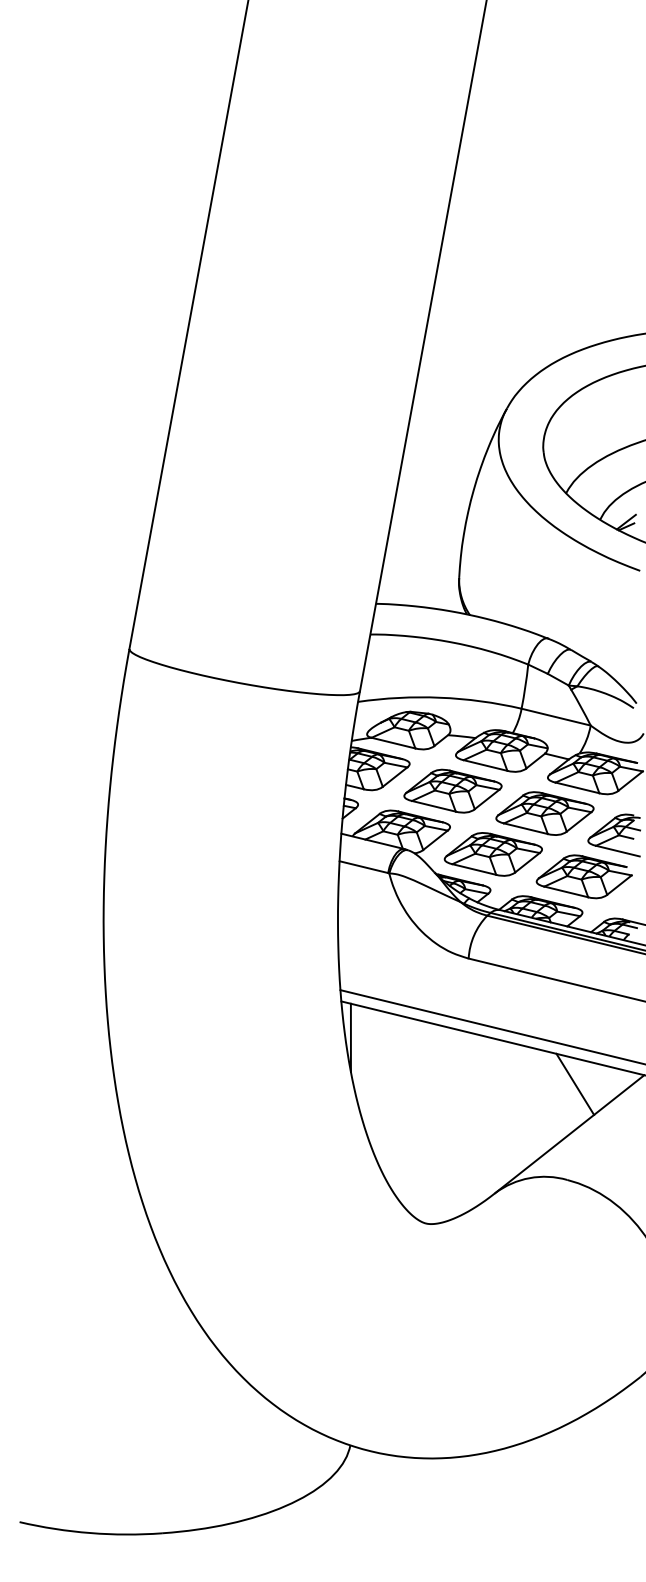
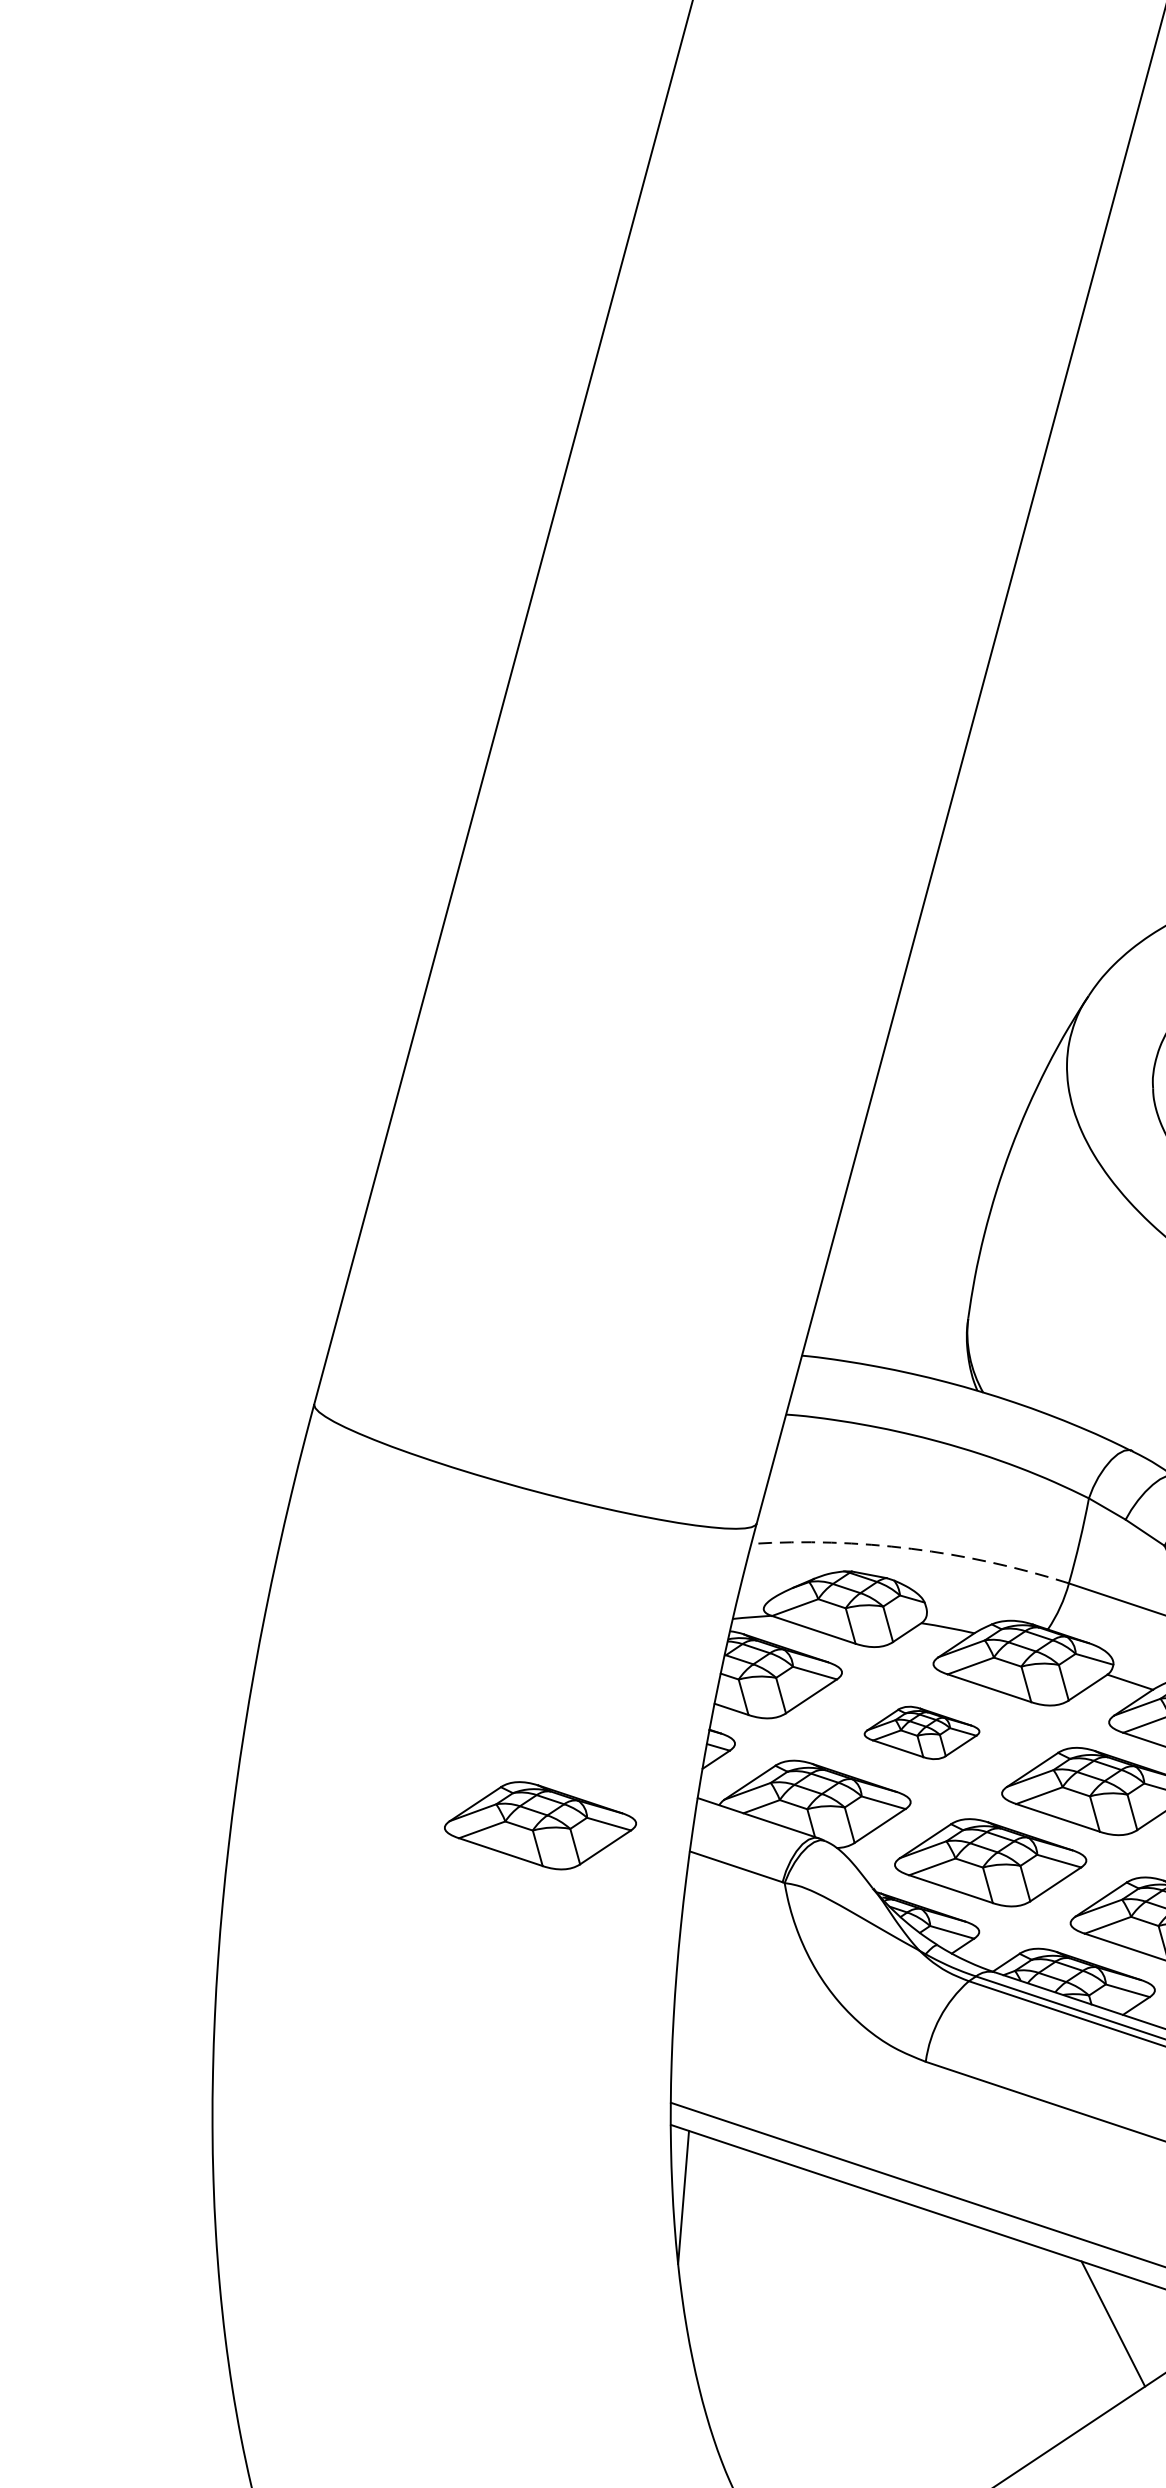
arc: (440, 697) -> (912, 1548), solid -> dashed
part: (452, 790) -> (921, 1731), size x0.6
part: (261, 854) -> (538, 1825), added

